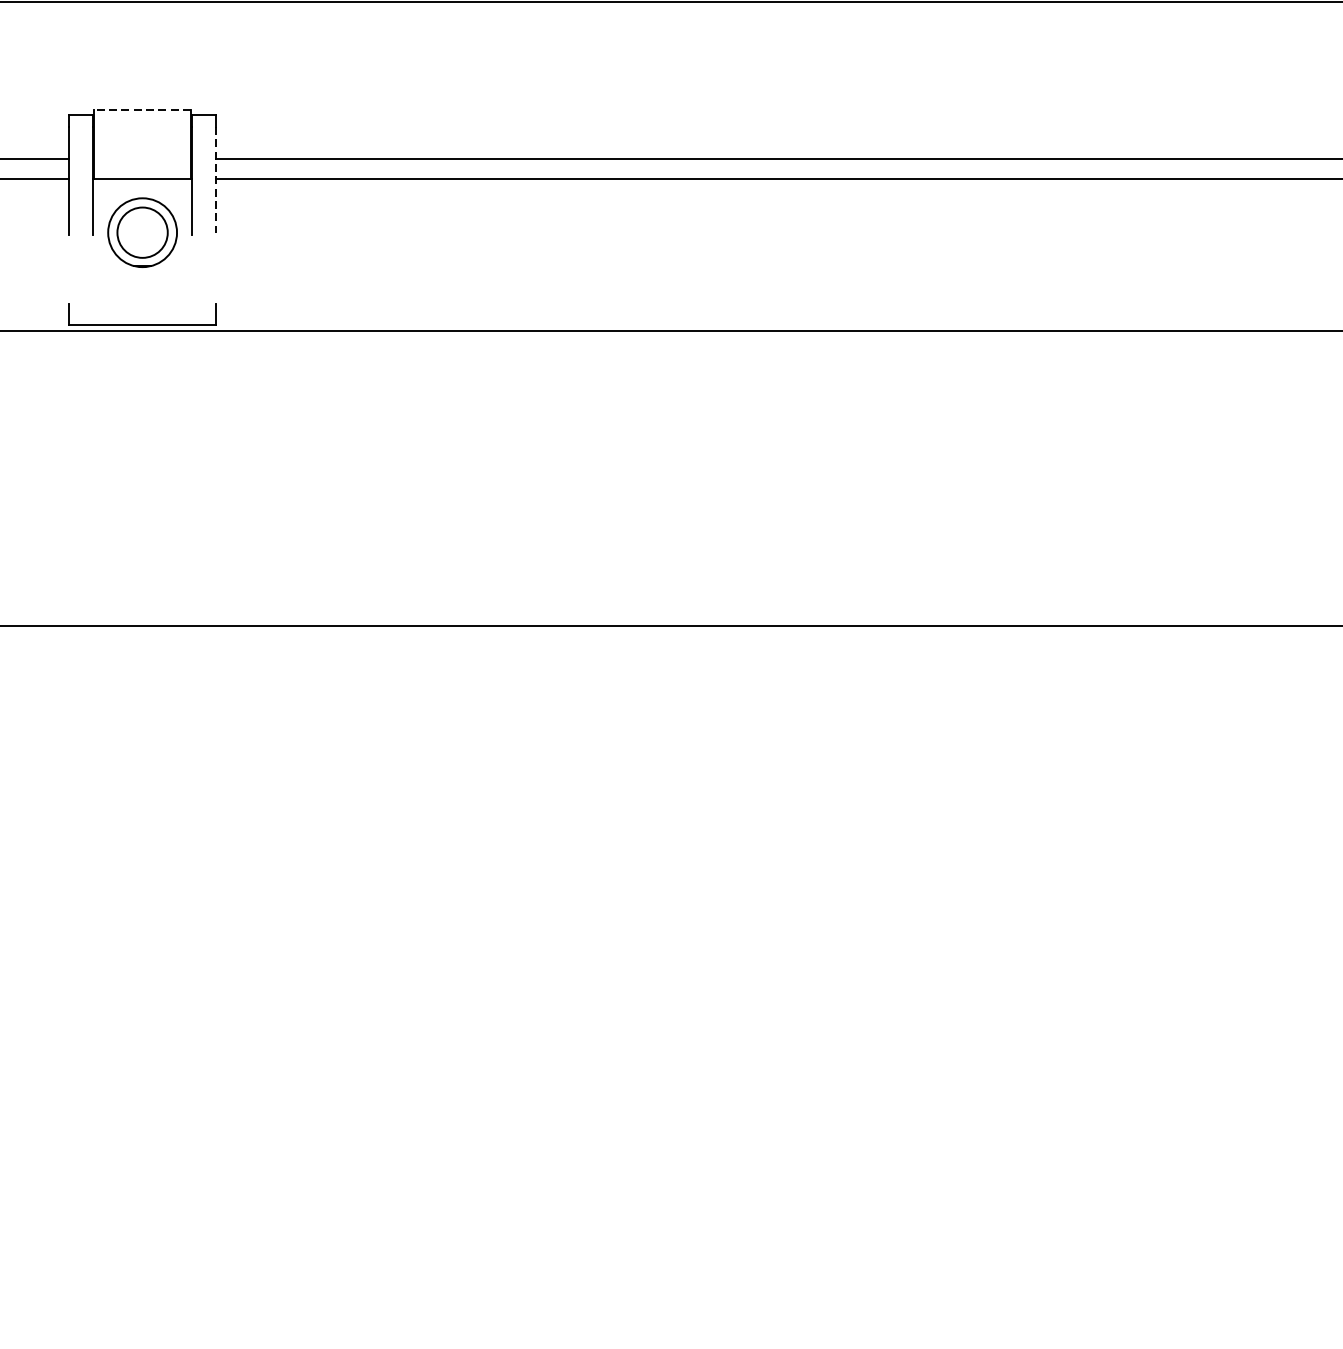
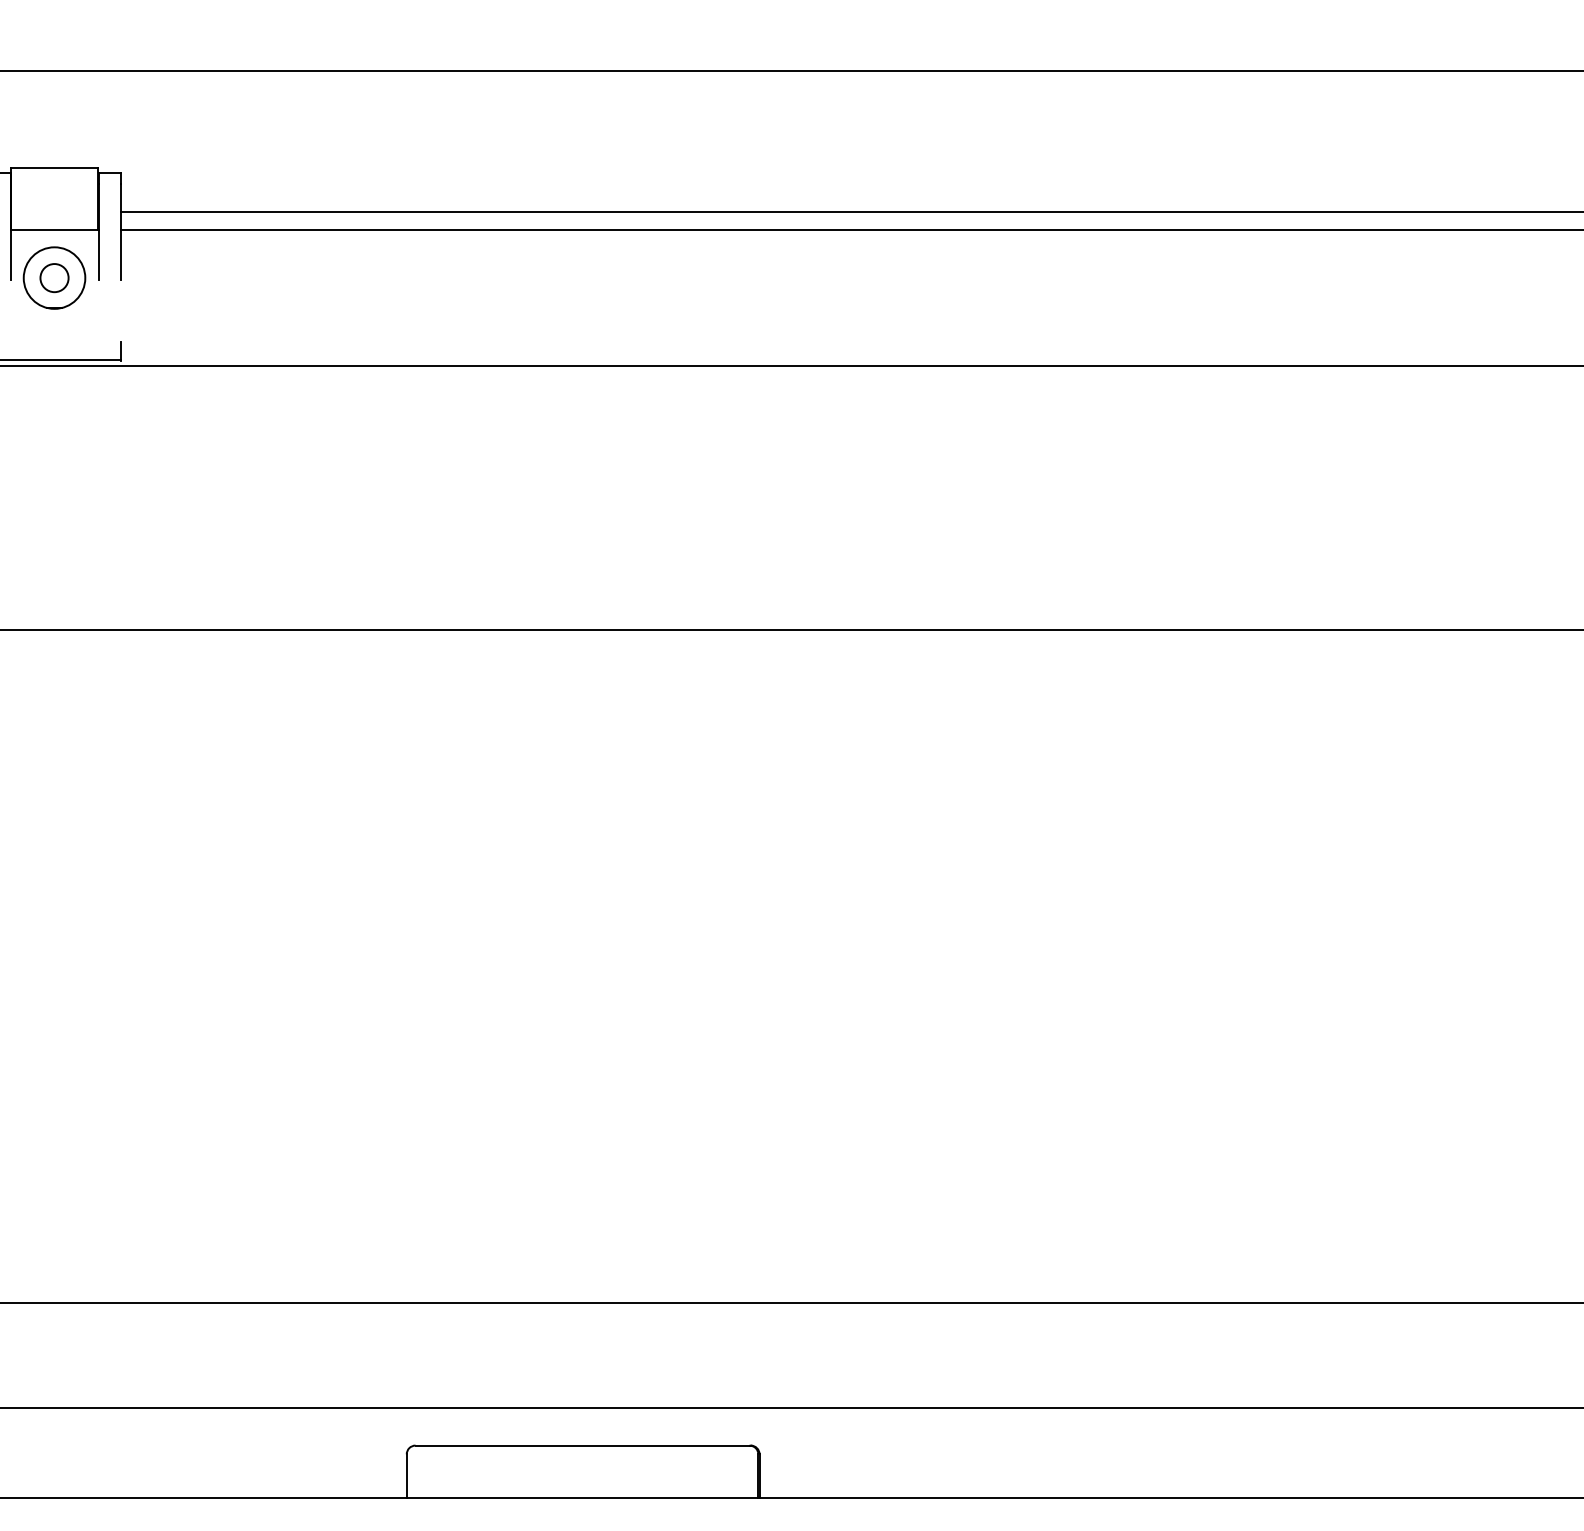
line: (142, 110) -> (54, 168), dashed -> solid
line: (216, 181) -> (120, 232), dashed -> solid
circle: (142, 233) -> (54, 278), size x0.62

